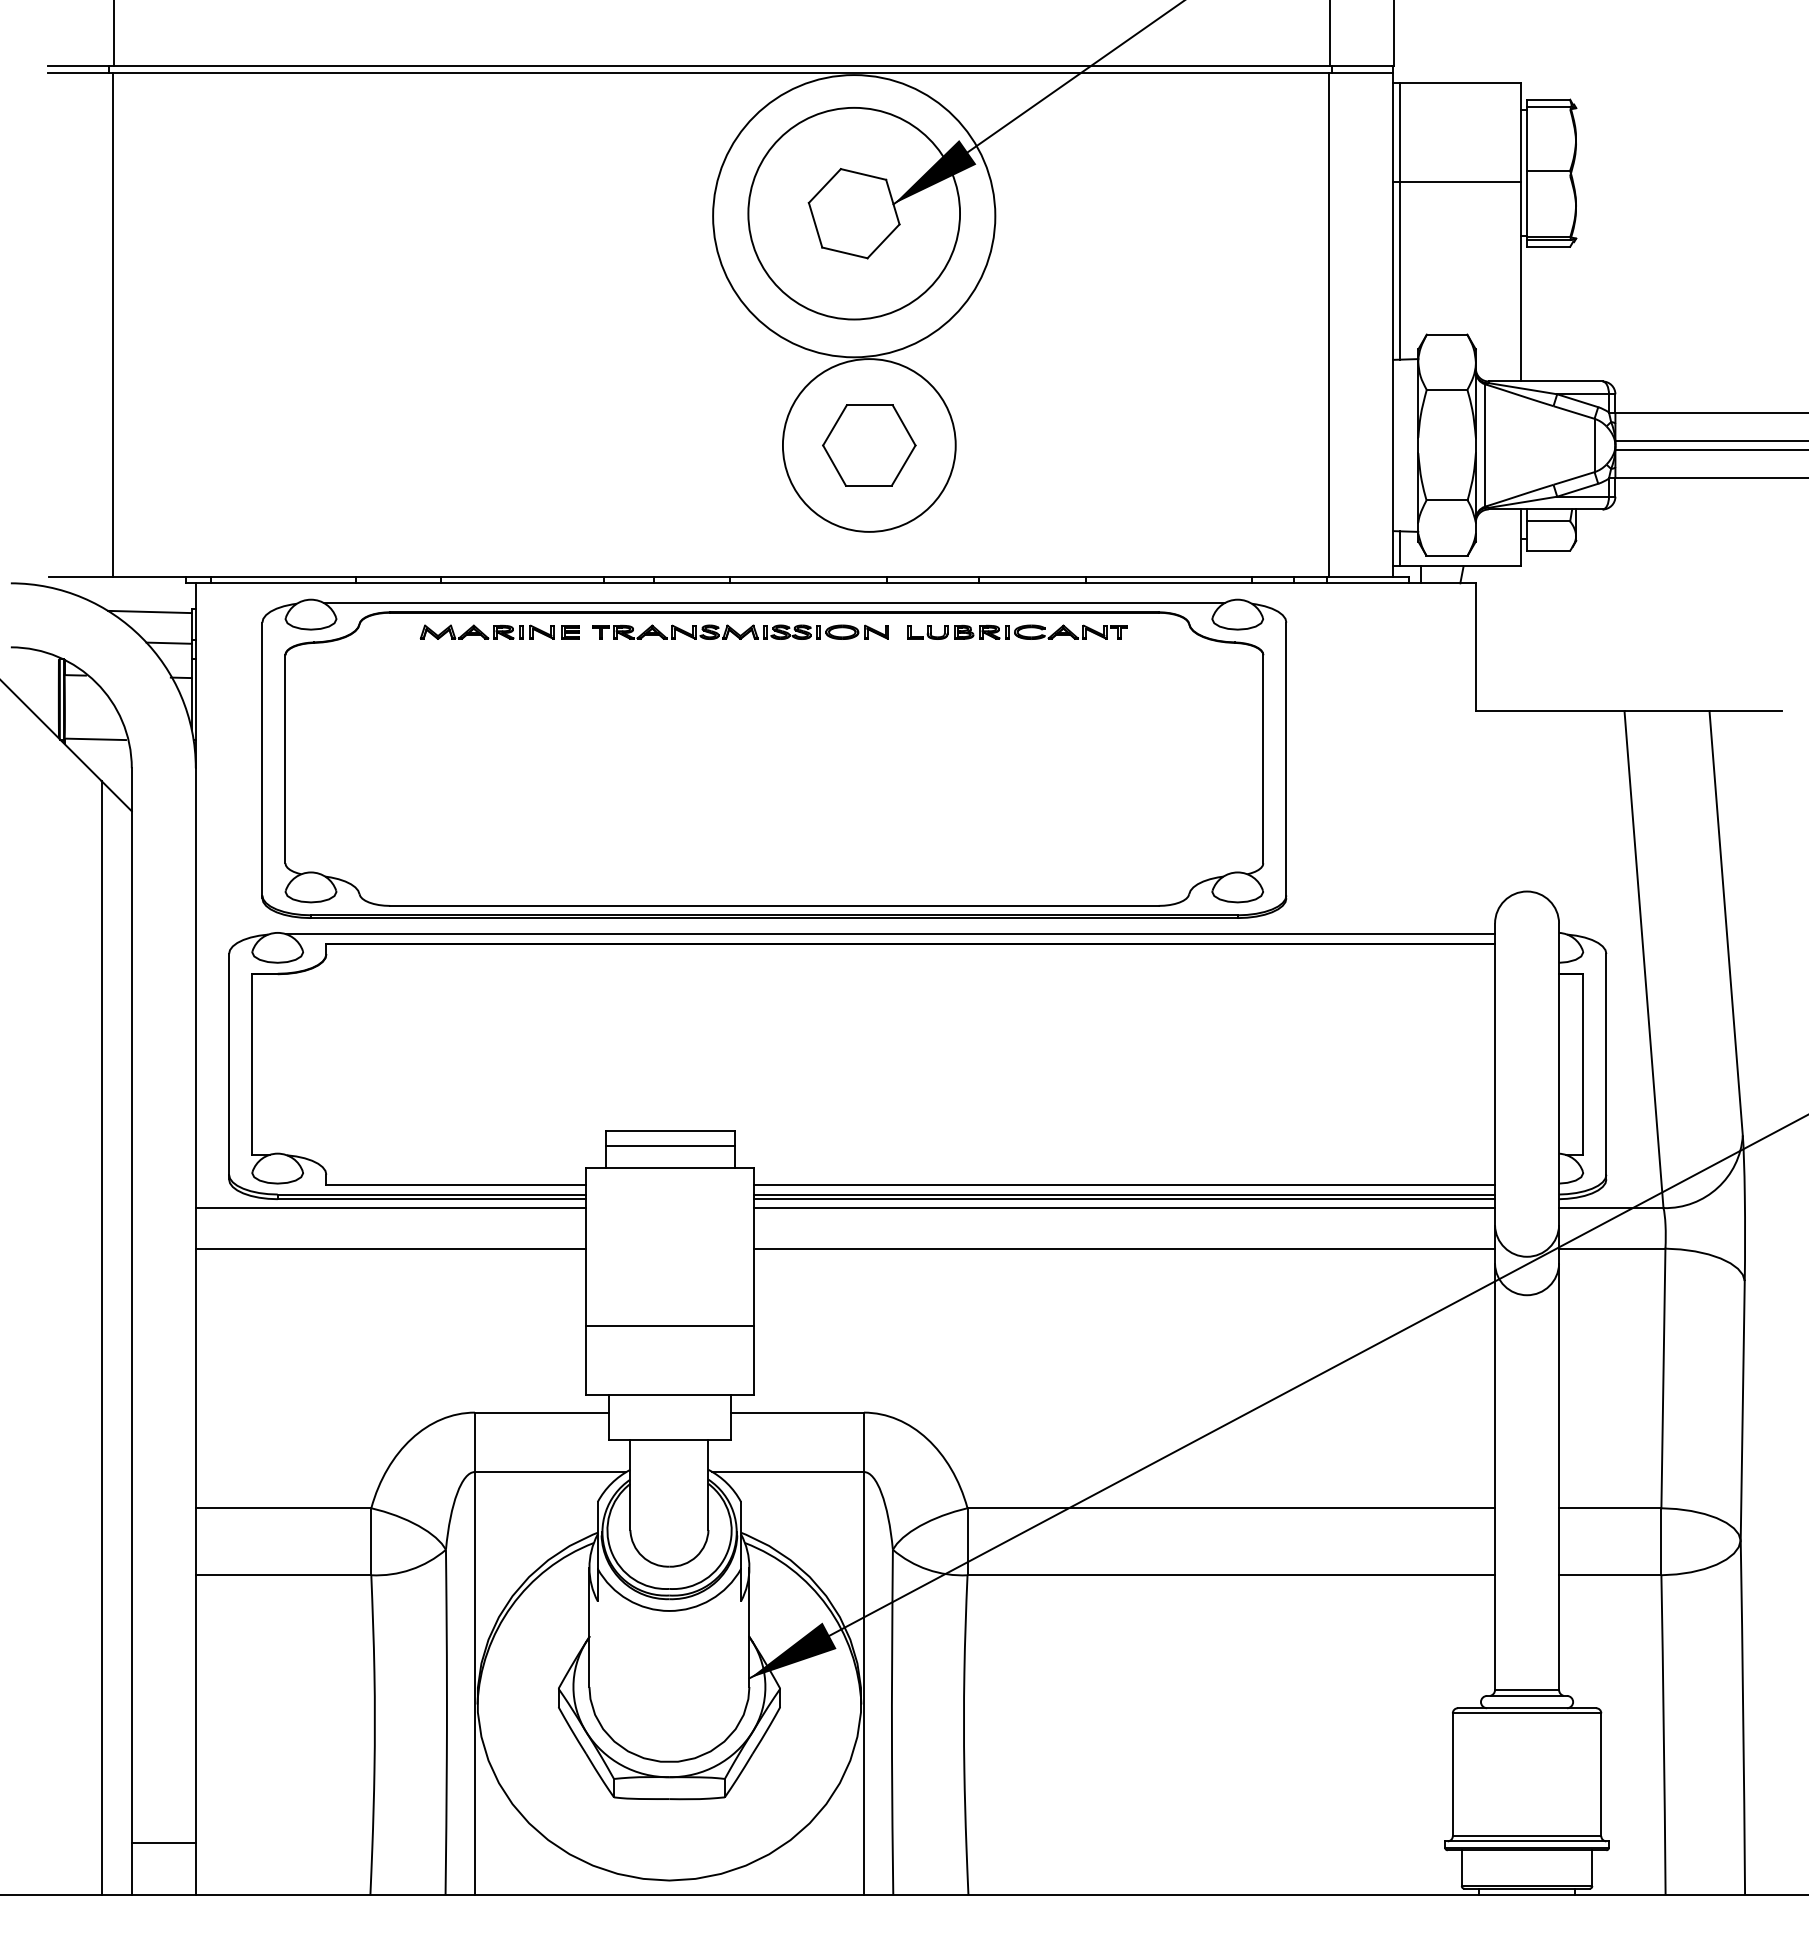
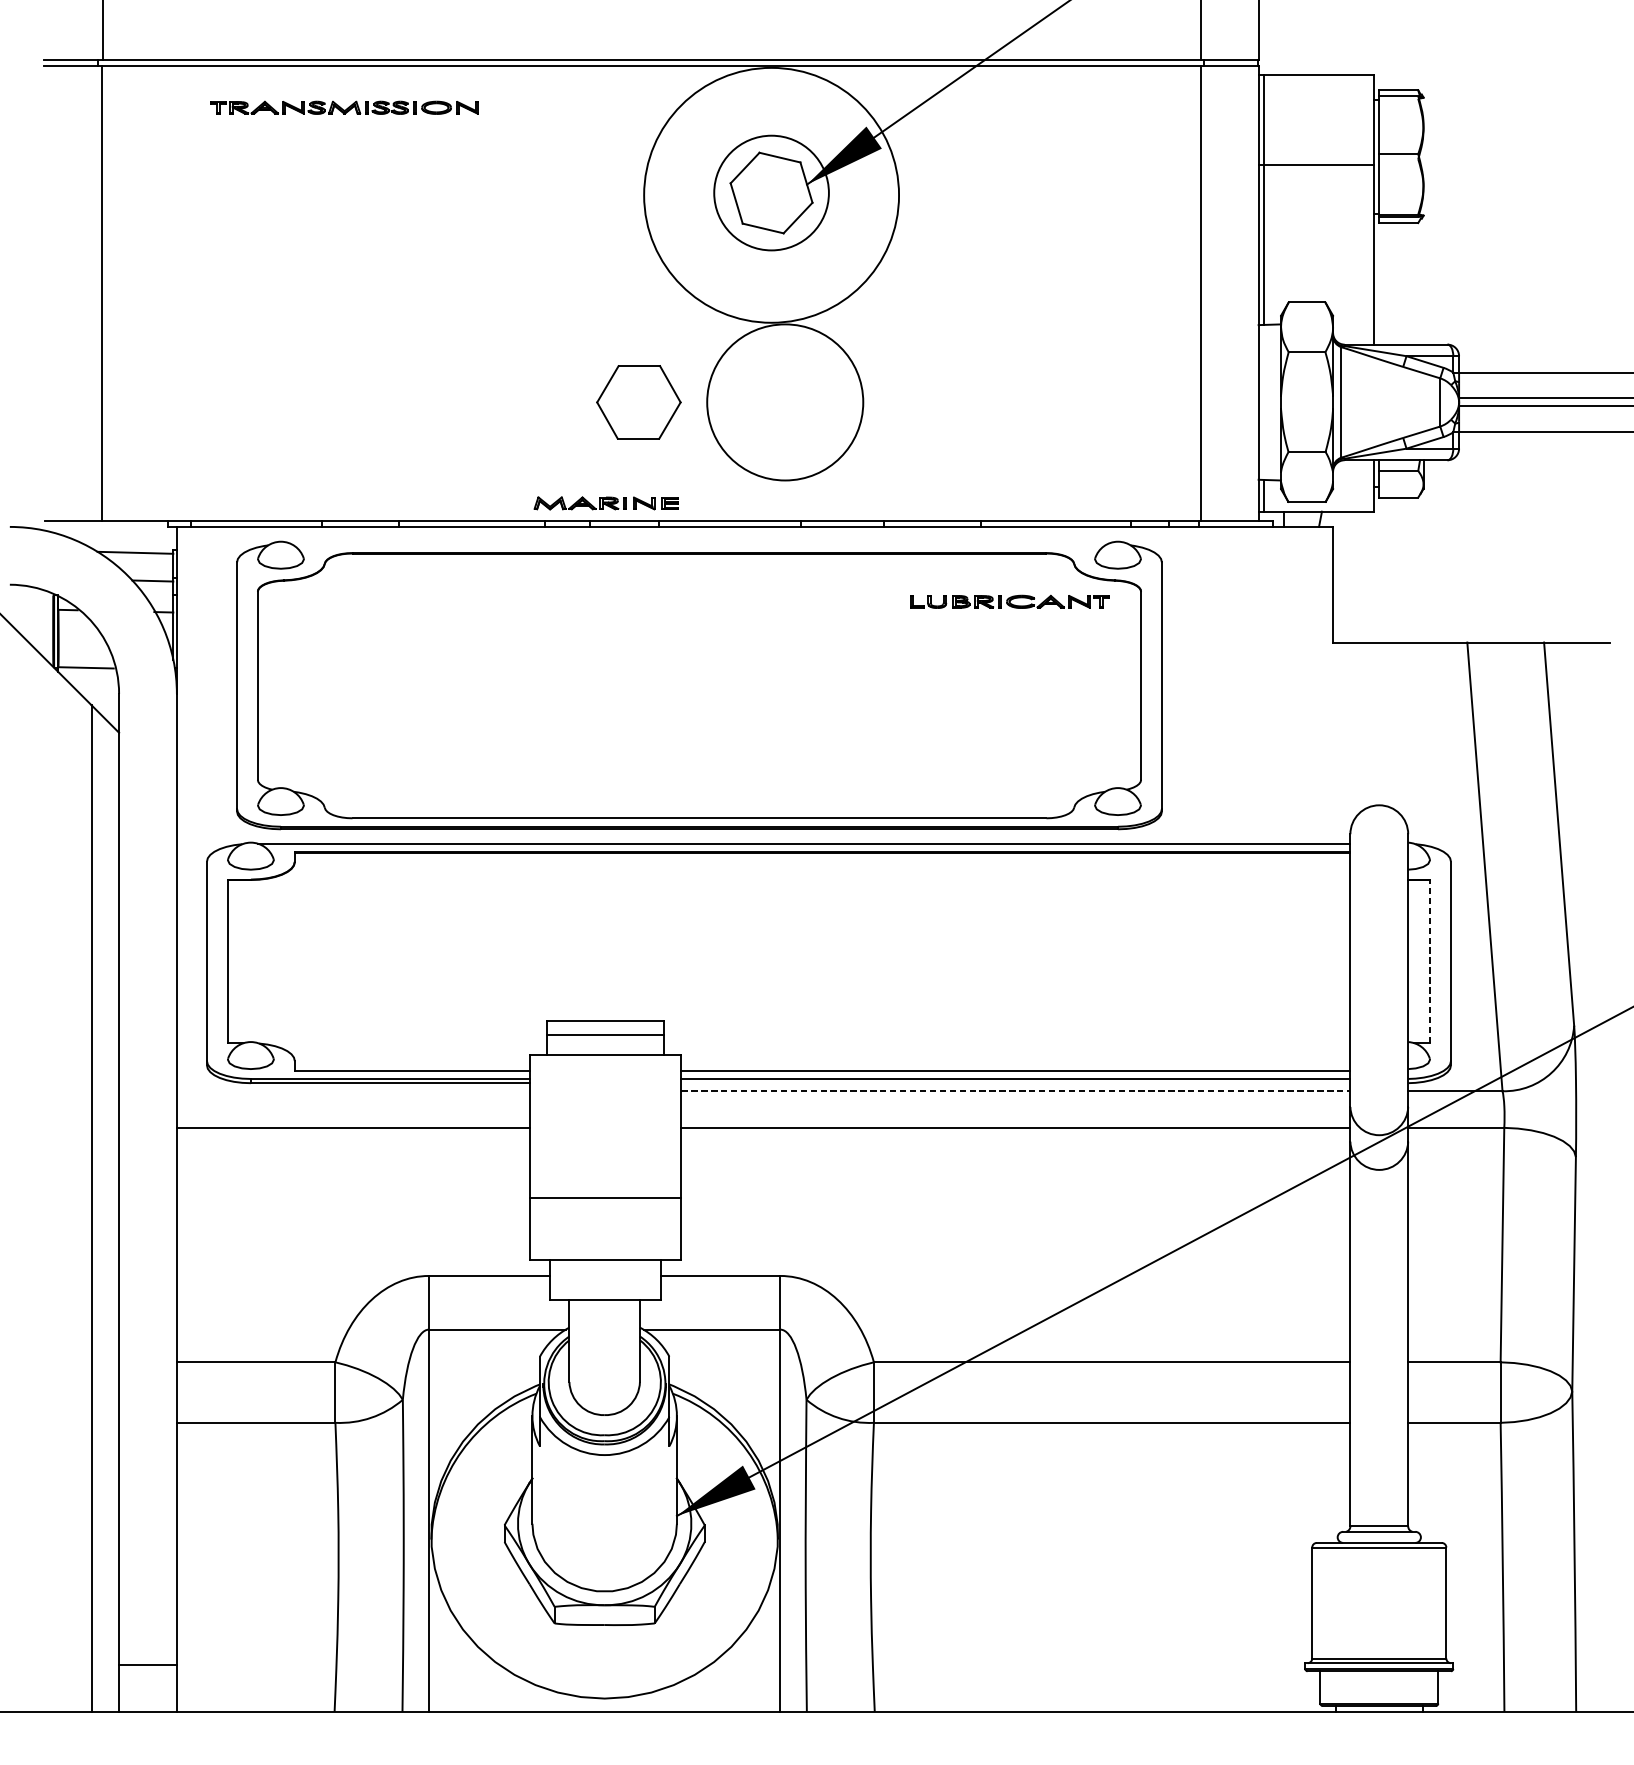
circle: (854, 213) -> (771, 192), size x0.6
part: (869, 445) -> (639, 402), moved
line: (774, 602) -> (699, 544), removed
part: (499, 631) -> (605, 502), moved
part: (740, 631) -> (344, 107), moved
part: (1017, 631) -> (1009, 601), moved
line: (1583, 1064) -> (1430, 961), solid -> dashed
line: (1124, 1199) -> (1015, 1083), removed
line: (390, 1208) -> (352, 1091), removed
line: (1125, 1208) -> (1016, 1091), solid -> dashed

